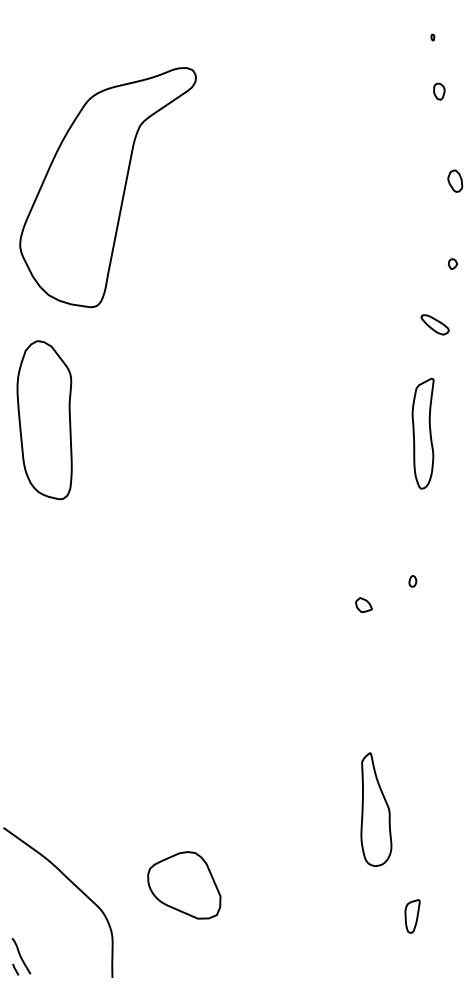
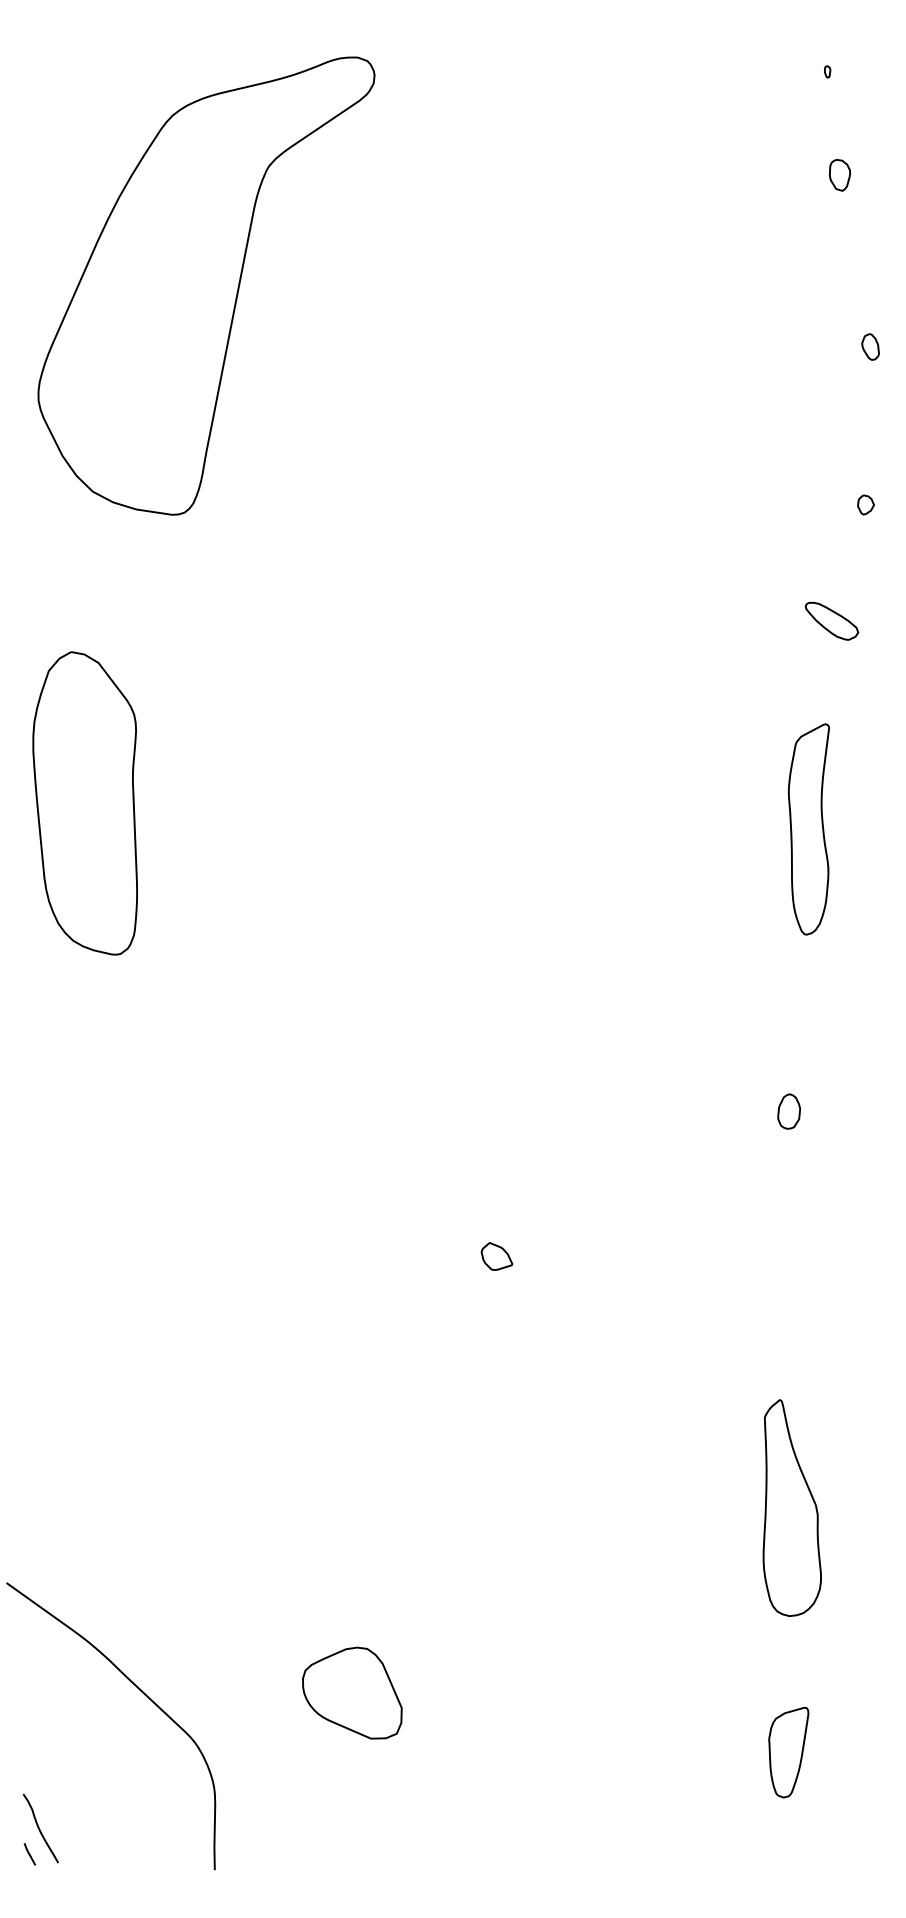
part: (455, 181) -> (870, 347), size x0.62
part: (107, 187) -> (205, 285), moved
part: (412, 581) -> (788, 1111), size x1.67
part: (363, 604) -> (496, 1255), moved
part: (376, 809) -> (792, 1507), moved
part: (184, 885) -> (352, 1693), size x0.71
part: (412, 916) -> (788, 1752), size x1.43

